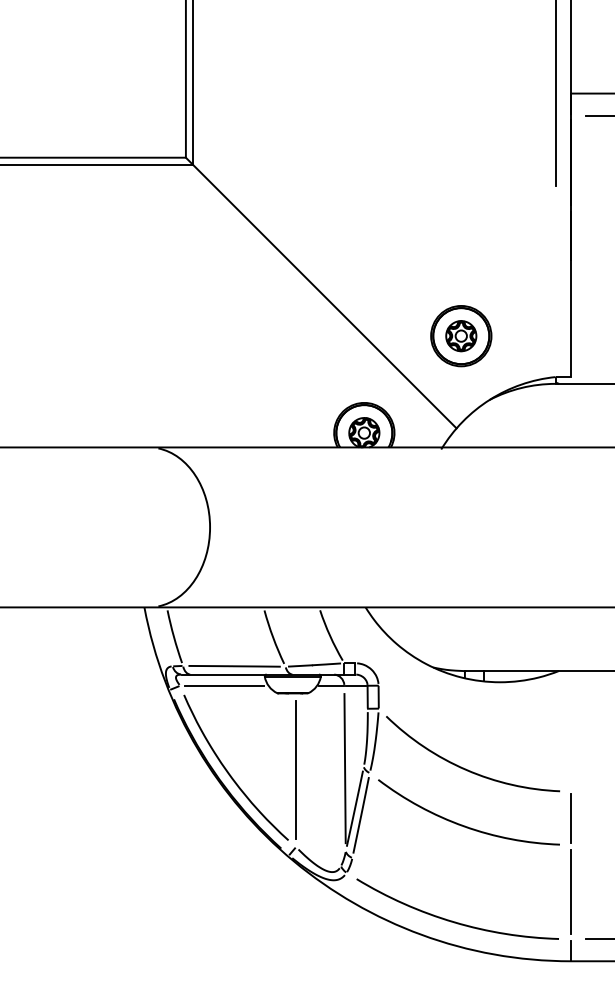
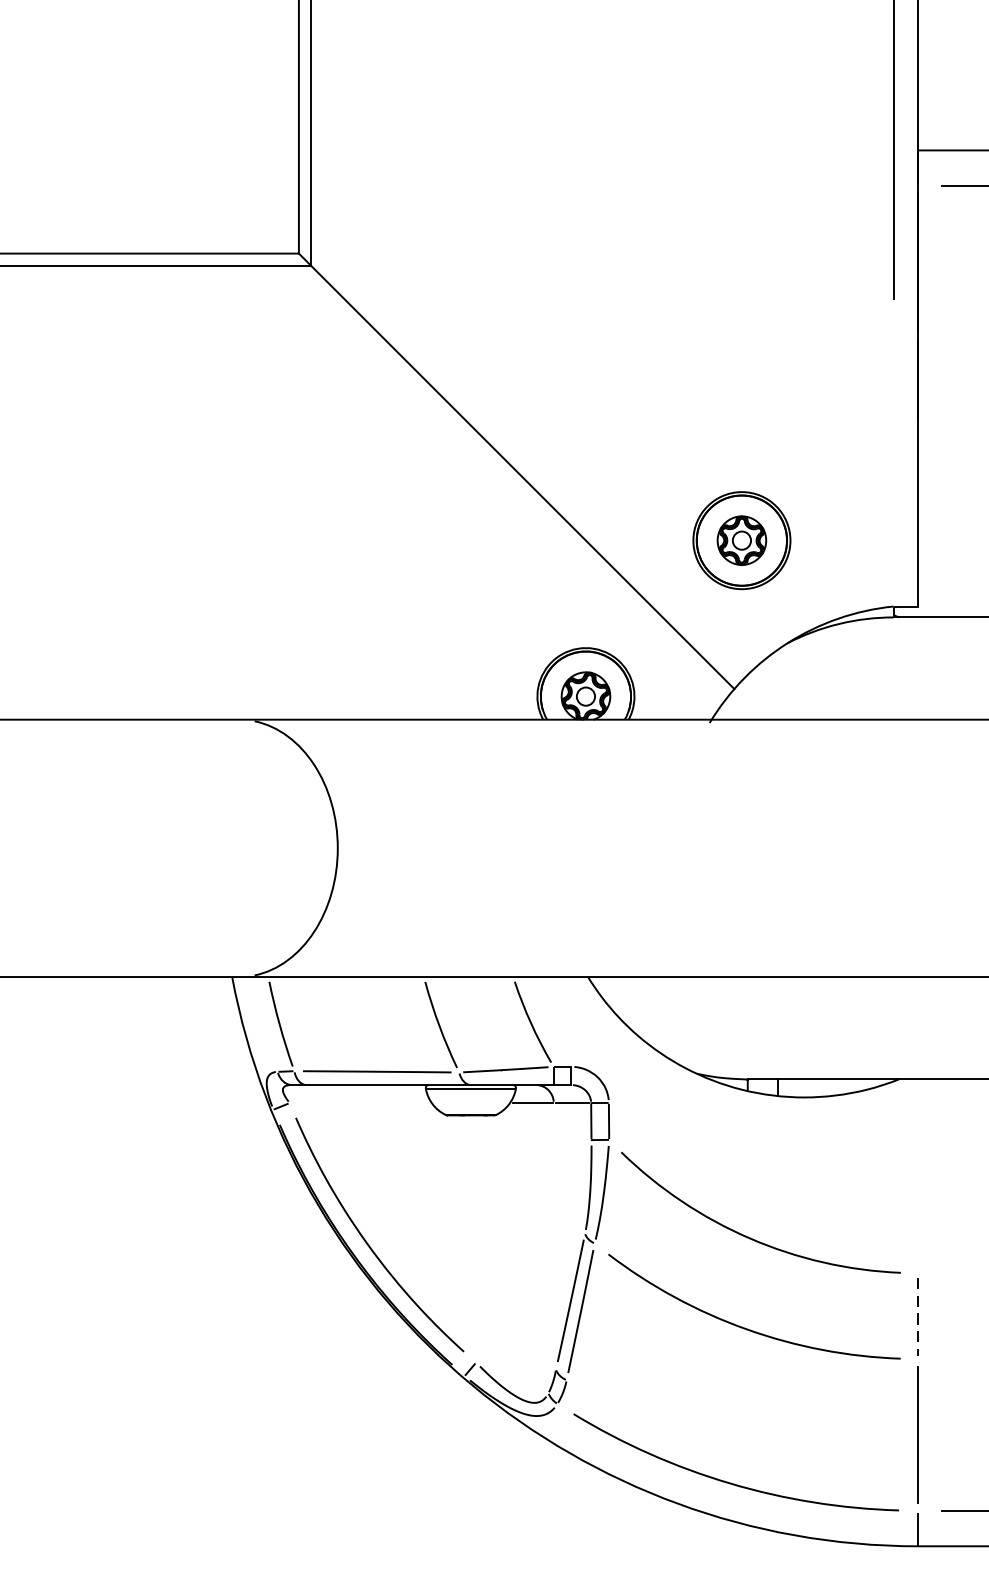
line: (224, 685) -> (360, 1102), removed
line: (344, 768) -> (554, 1236), removed
line: (296, 770) -> (476, 1239), removed
line: (570, 819) -> (917, 1318), solid -> dashed

